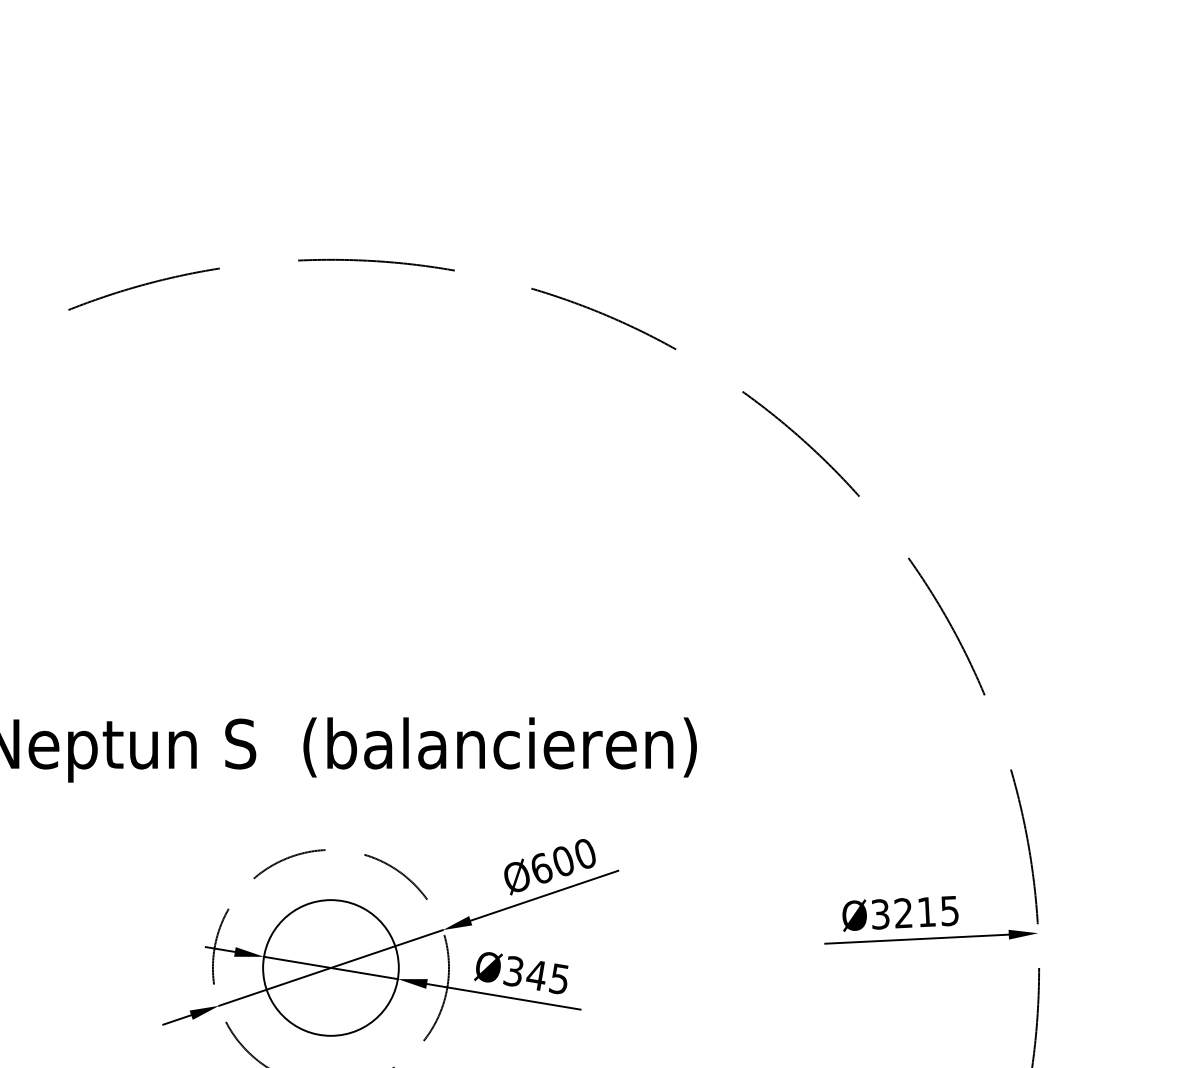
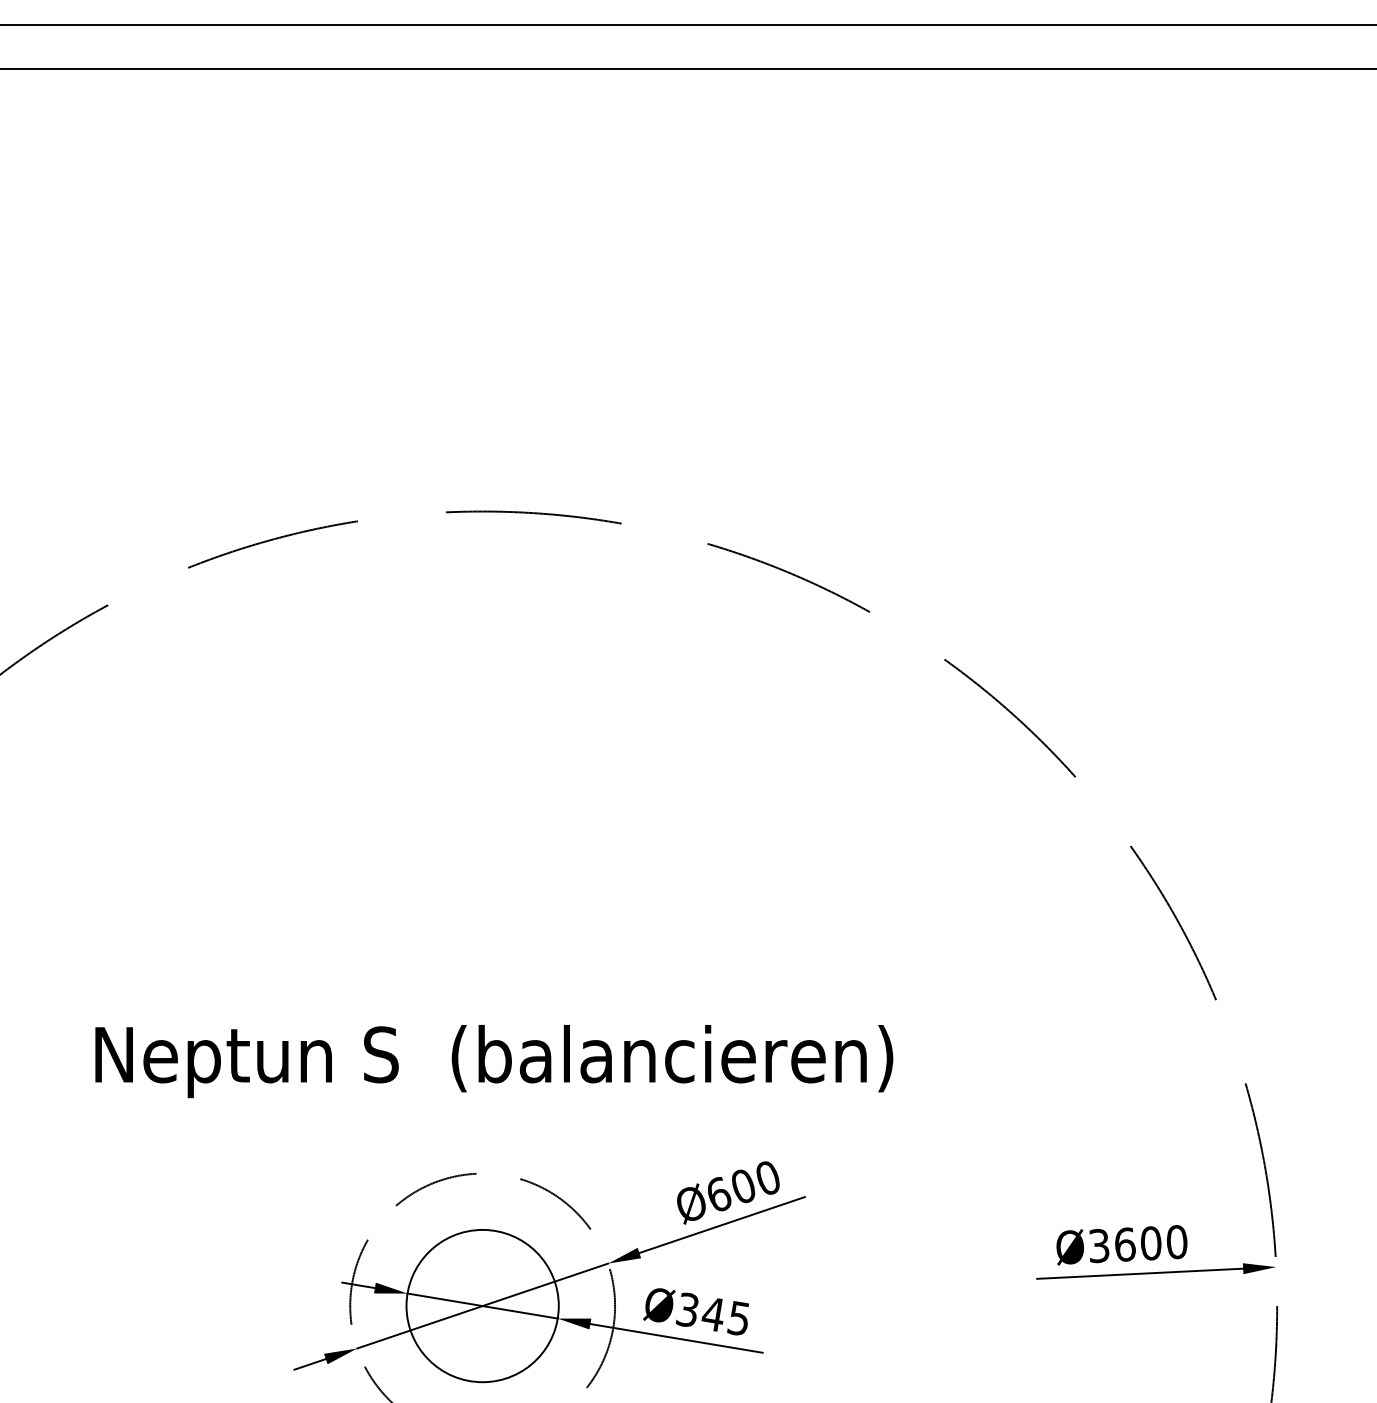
text: (926, 912) -> (1150, 1243), Ø3215 -> Ø3600

